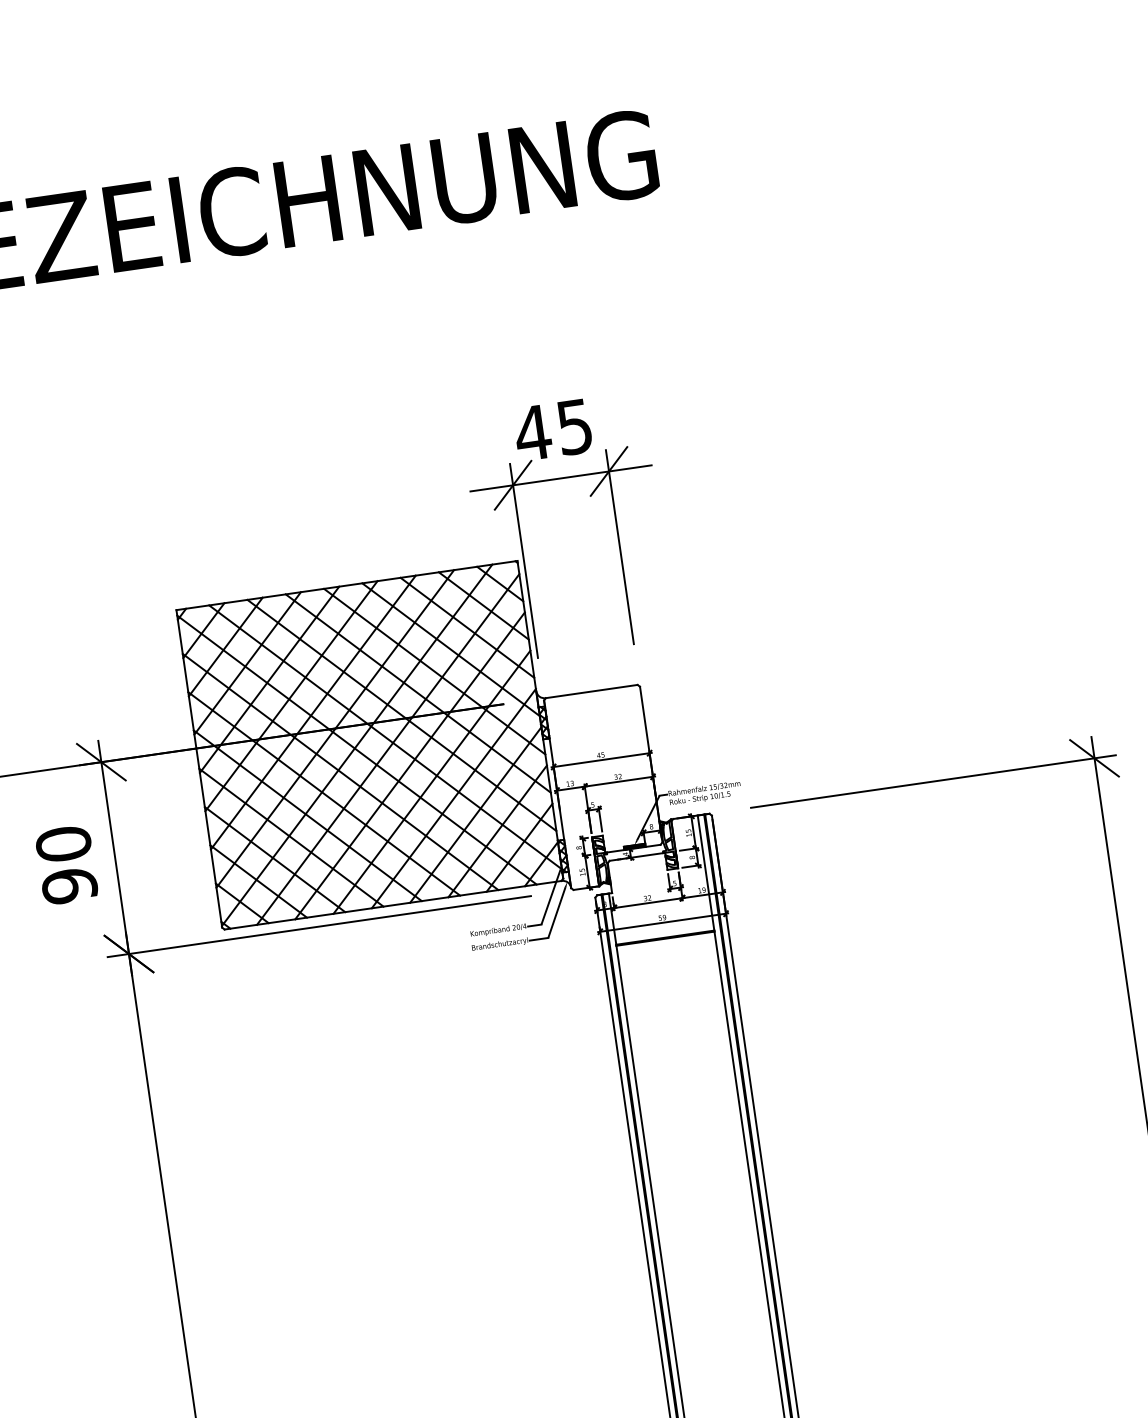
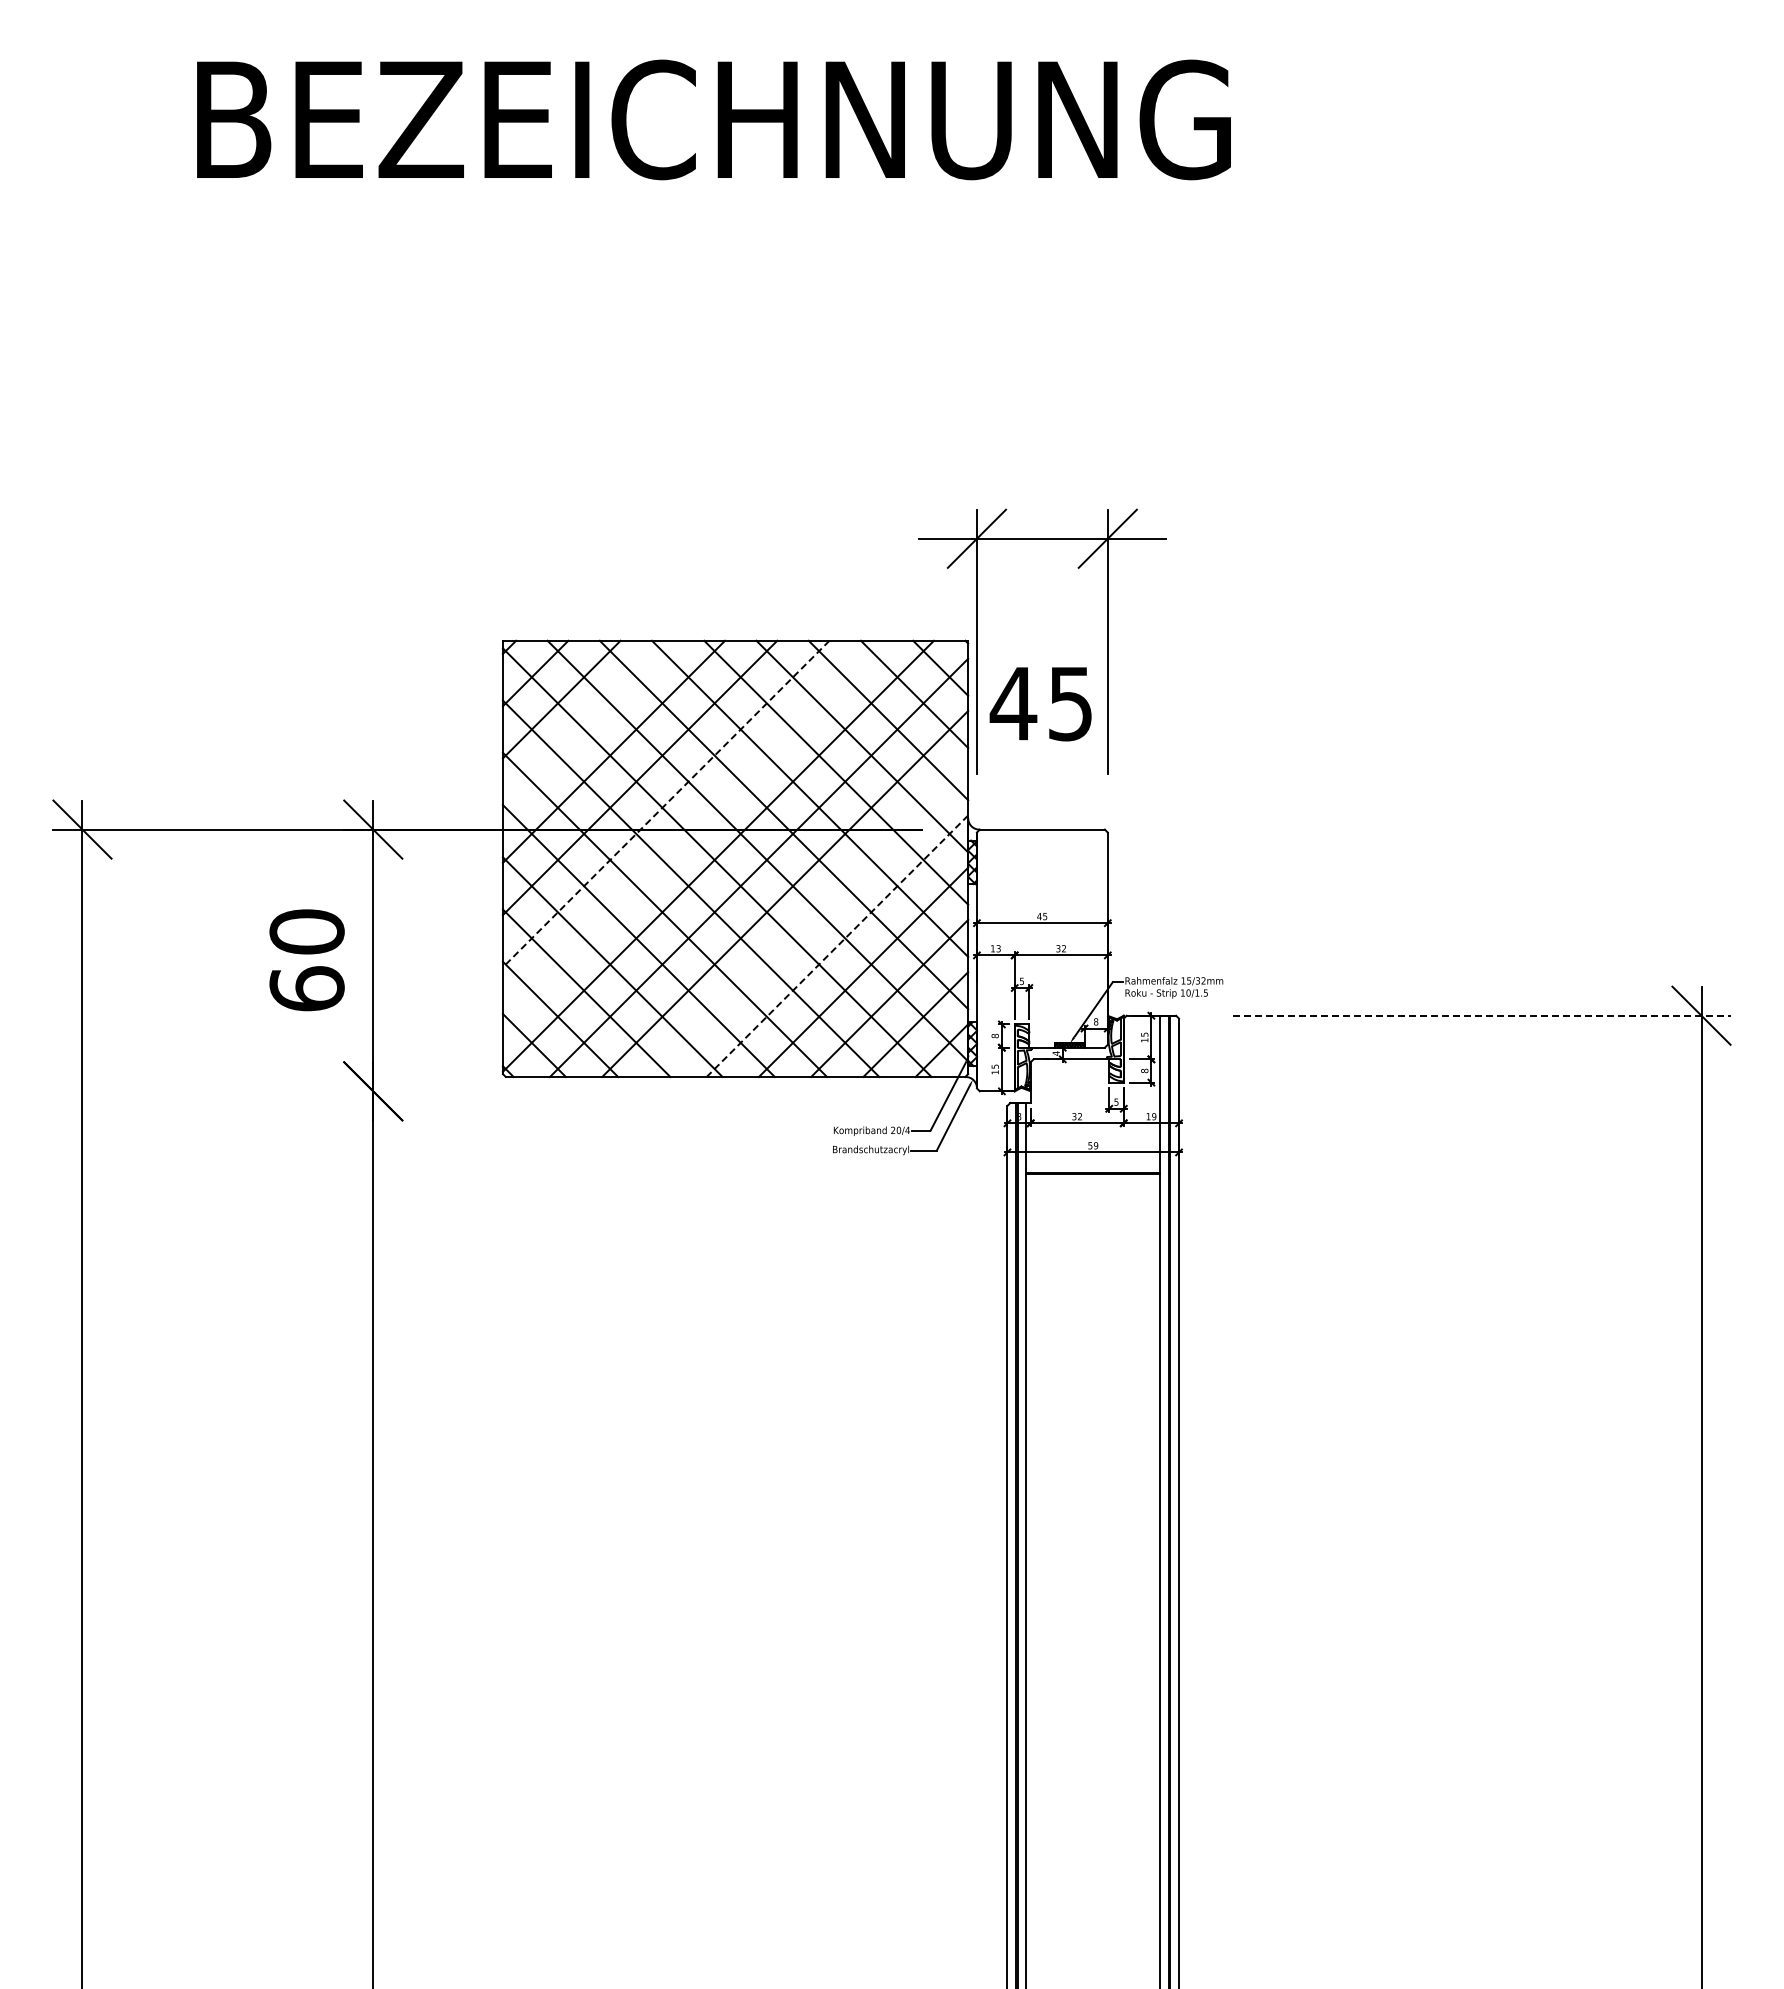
text: (552, 430) -> (1040, 704), moved
line: (247, 663) -> (587, 725), removed
line: (313, 712) -> (666, 804), solid -> dashed
line: (334, 728) -> (691, 829), removed
line: (933, 781) -> (1481, 1015), solid -> dashed
line: (432, 782) -> (811, 920), removed
line: (453, 798) -> (837, 946), solid -> dashed
text: (69, 885) -> (306, 988), 90 -> 60
line: (319, 926) -> (632, 1091), removed

